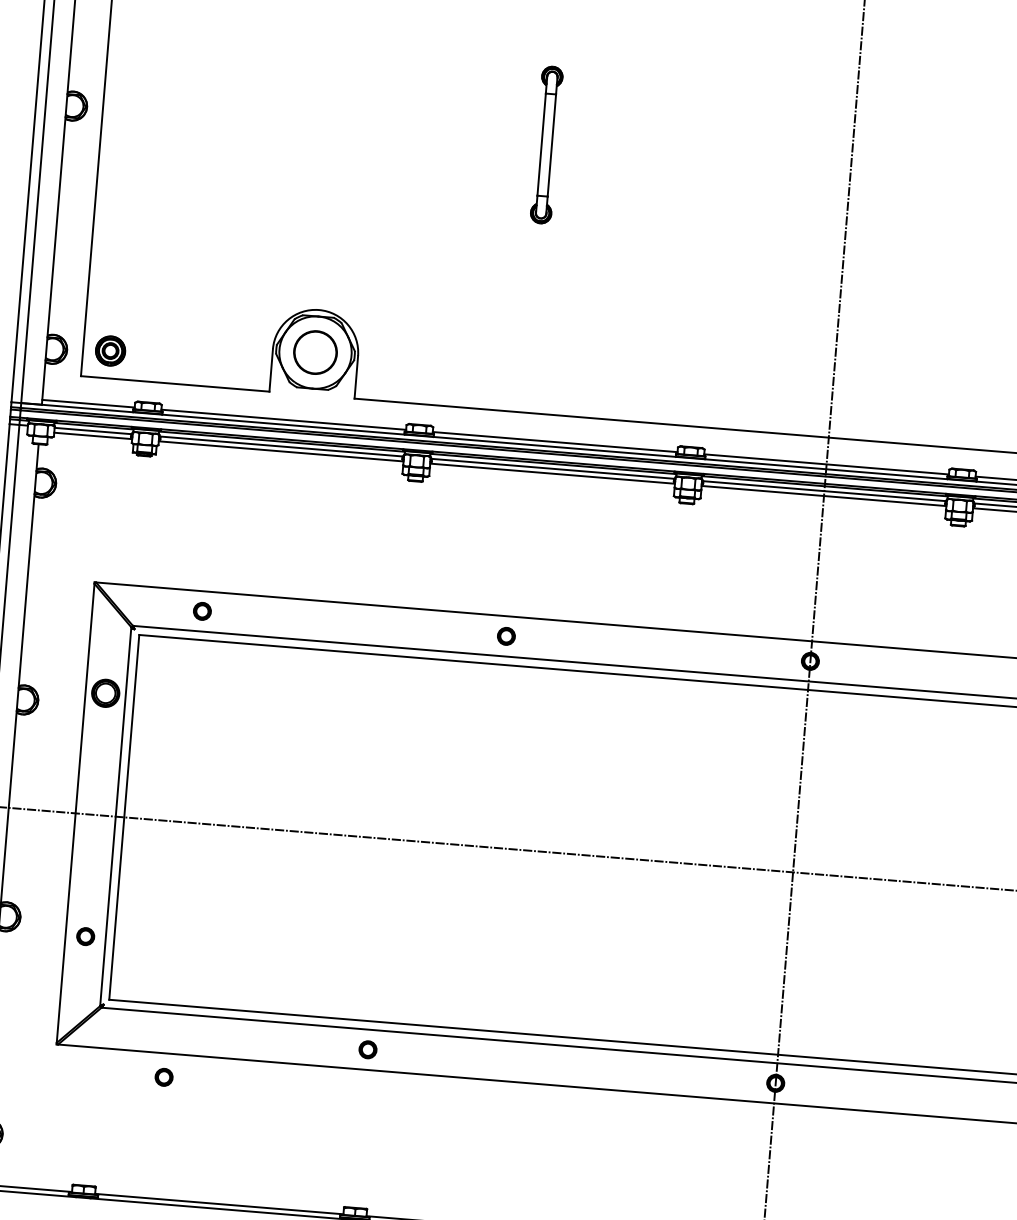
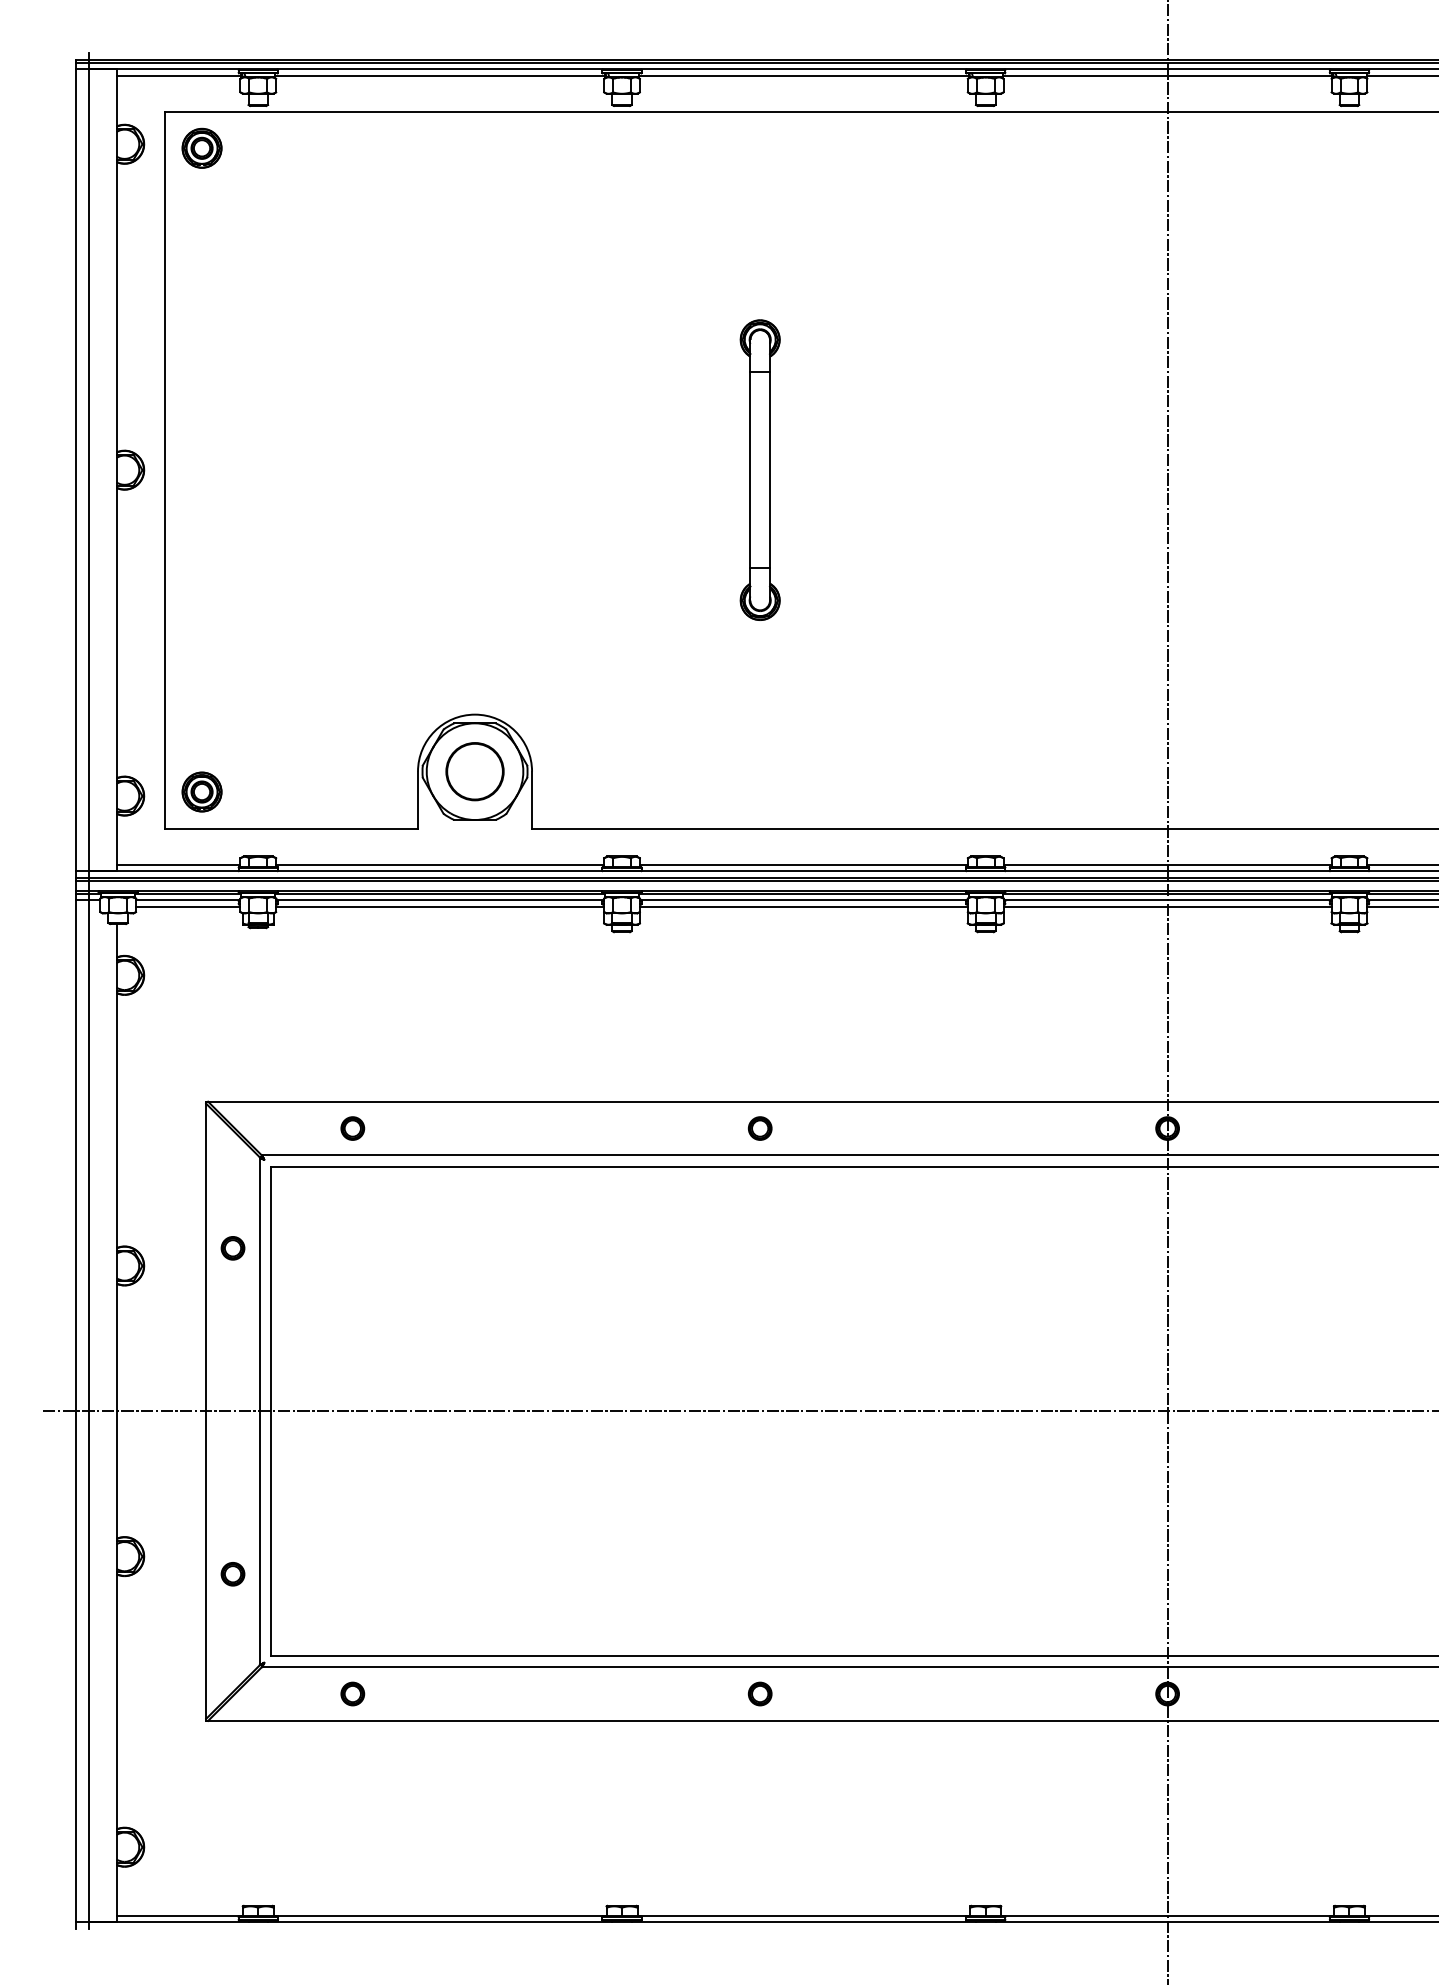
part: (546, 144) -> (759, 469), size x1.43
part: (105, 693) -> (232, 1248), size x0.62
part: (367, 1049) -> (759, 1693), moved
part: (163, 1076) -> (352, 1693), moved

